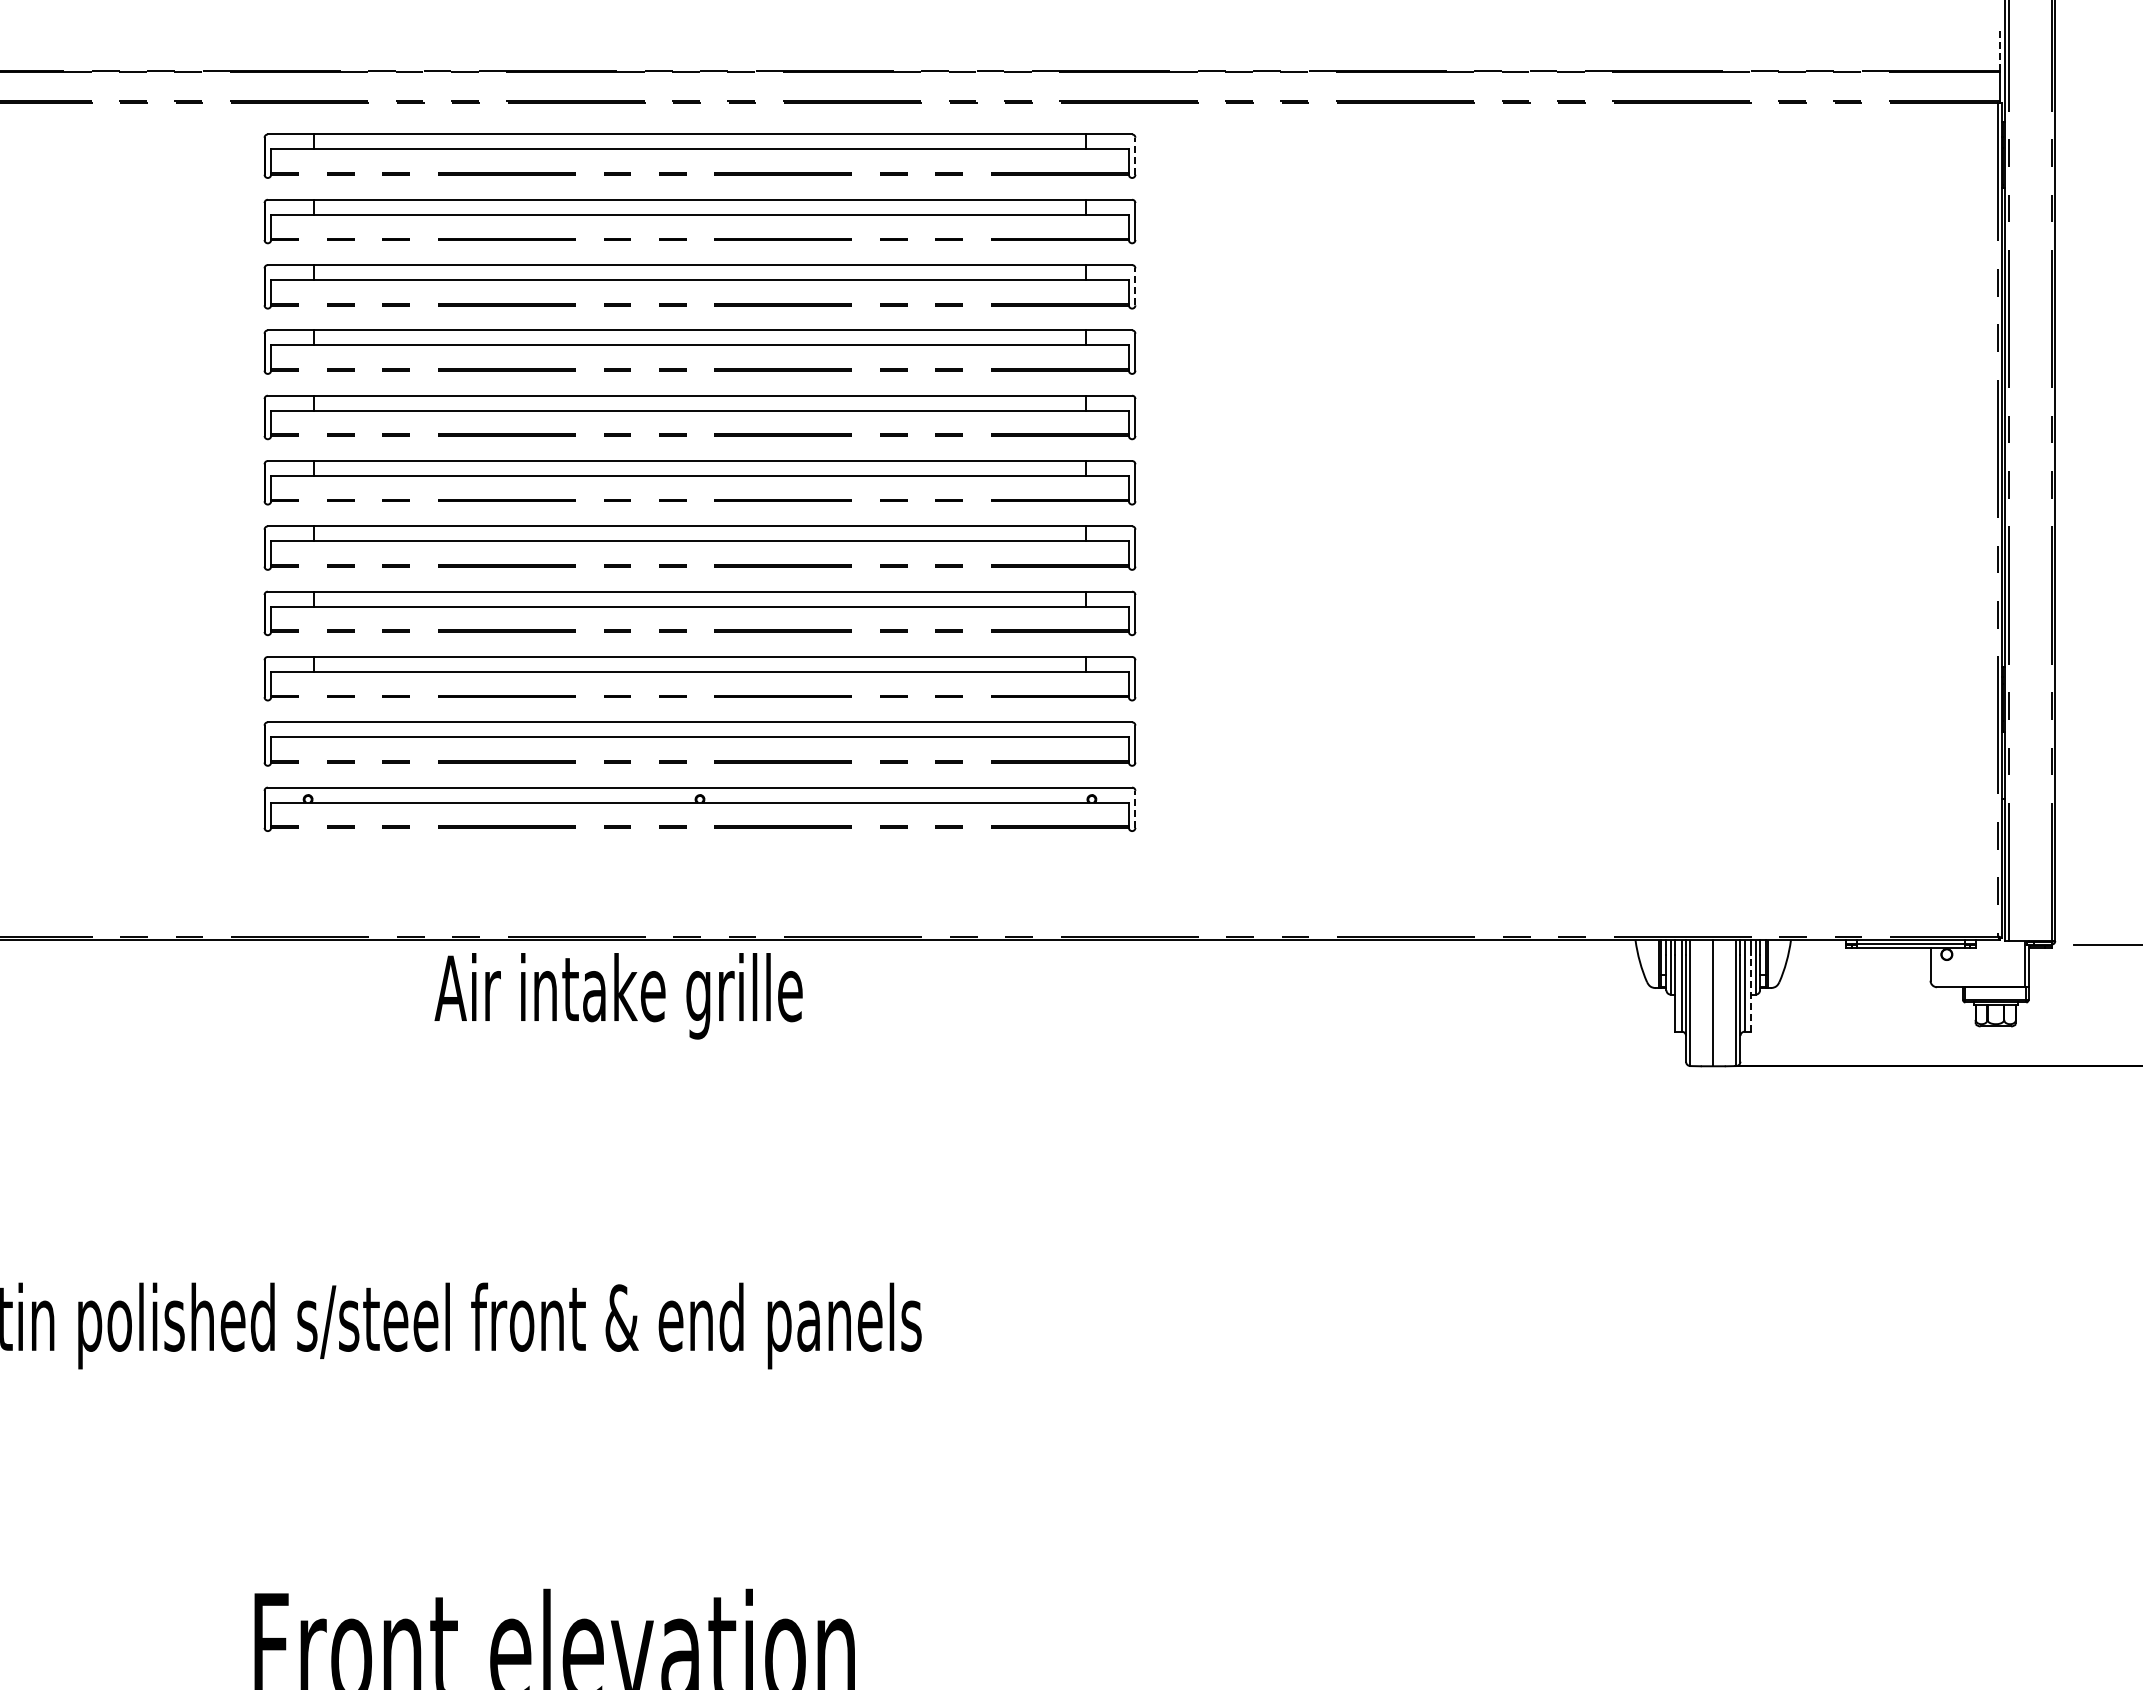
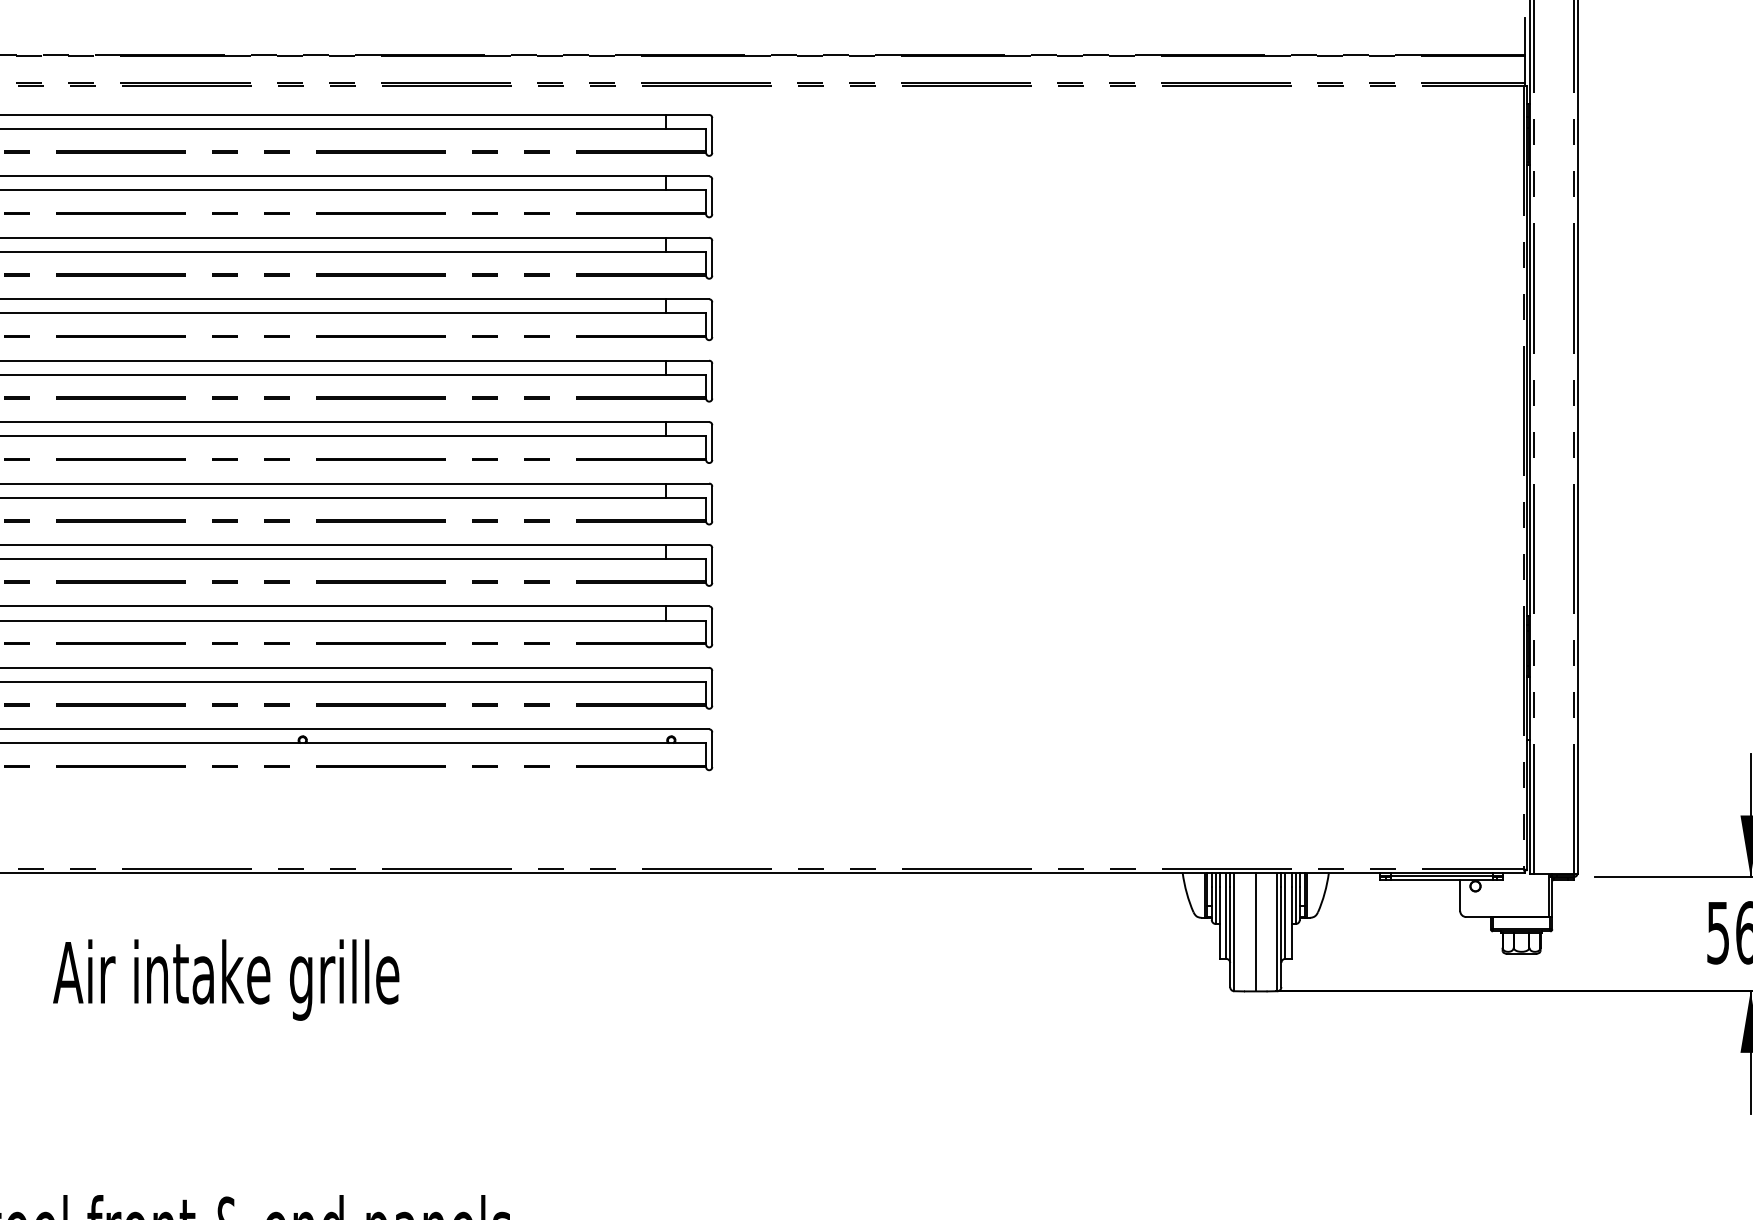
line: (1999, 50) -> (1525, 35), dashed -> solid
line: (1135, 156) -> (712, 135), dashed -> solid
line: (1135, 286) -> (712, 257), dashed -> solid
line: (1135, 809) -> (712, 749), dashed -> solid
line: (1751, 993) -> (1291, 922), dashed -> solid
text: (618, 996) -> (226, 980), moved

